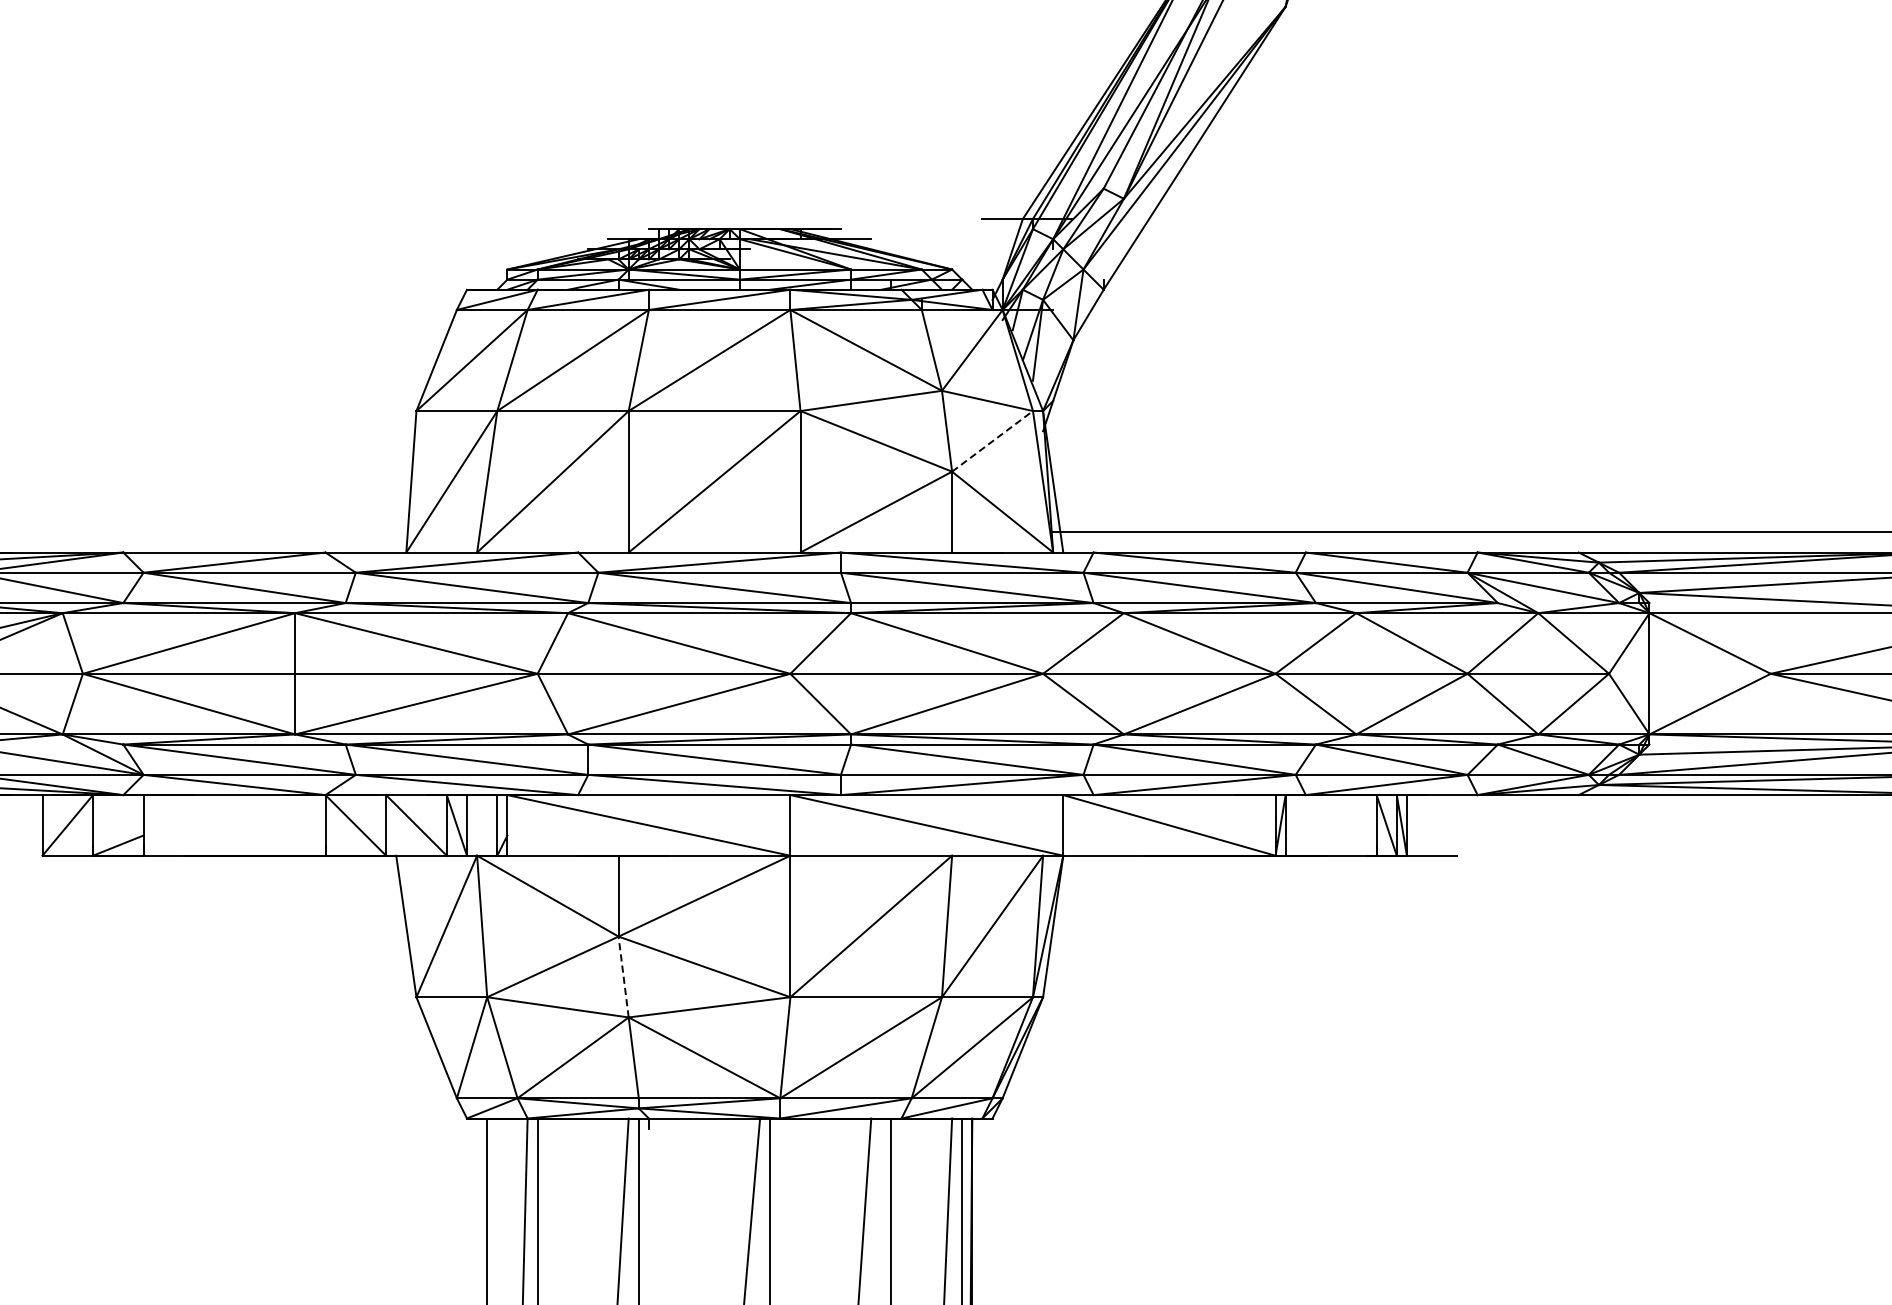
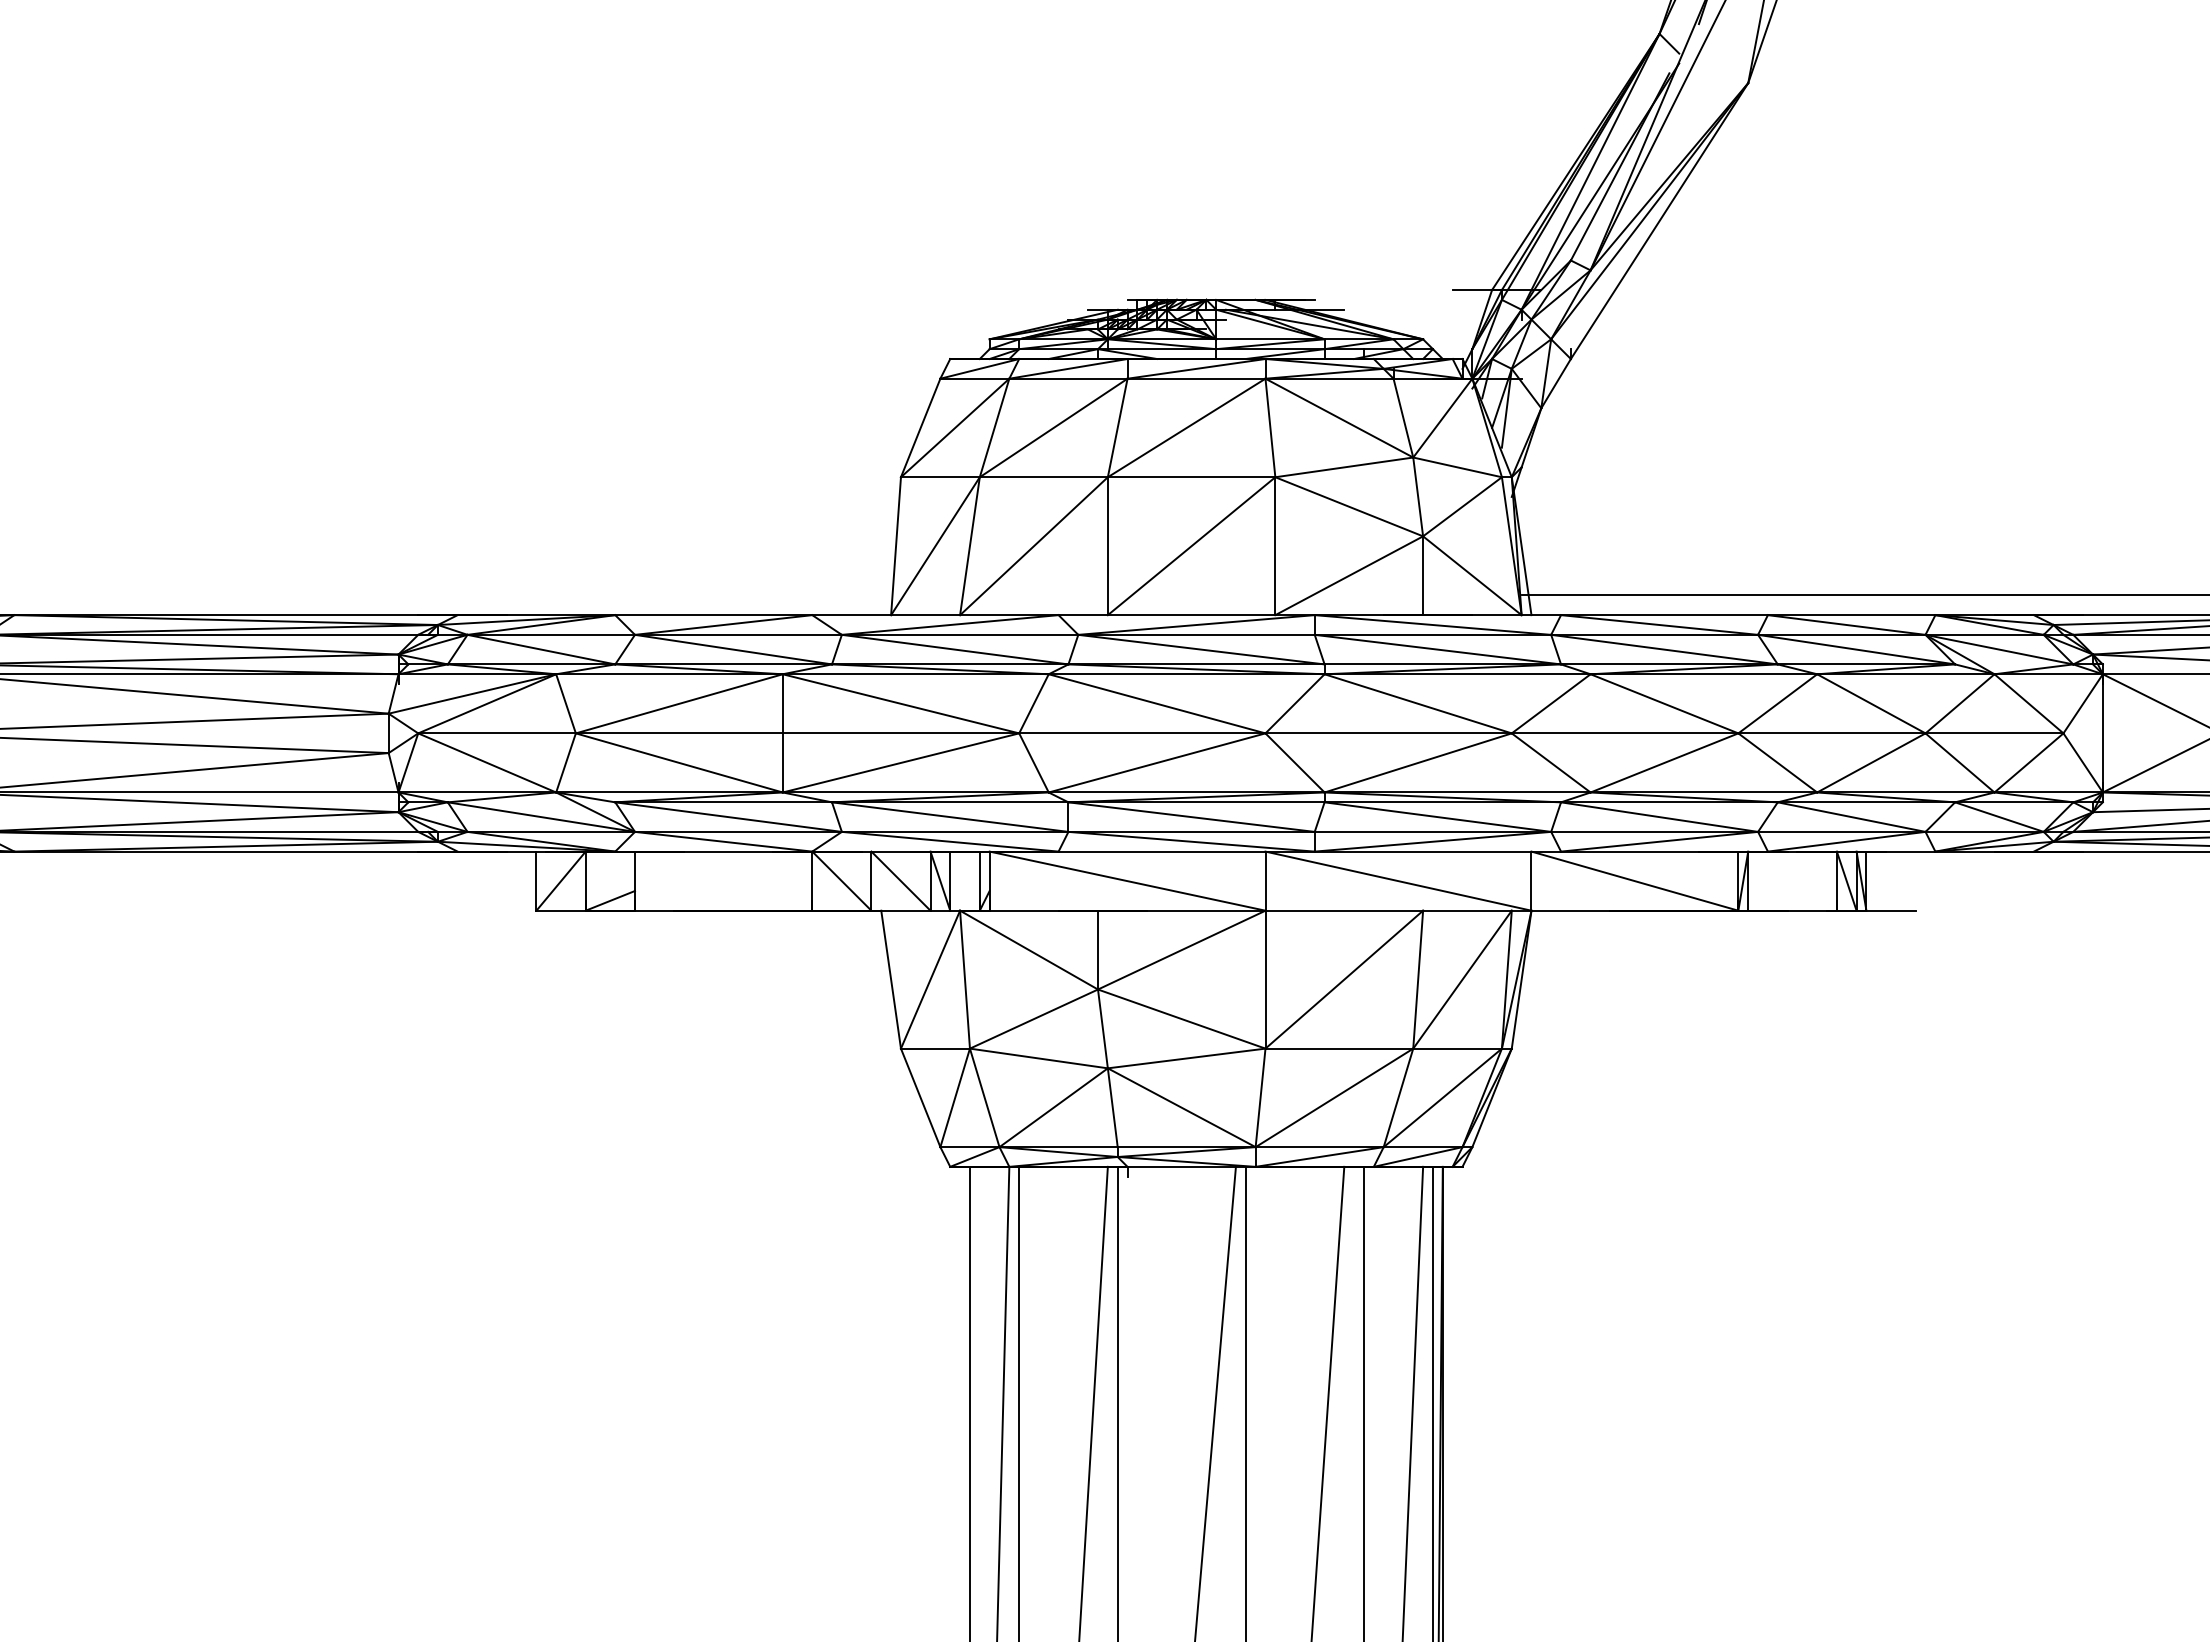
line: (992, 441) -> (1462, 506), dashed -> solid
line: (623, 976) -> (1102, 1028), dashed -> solid

